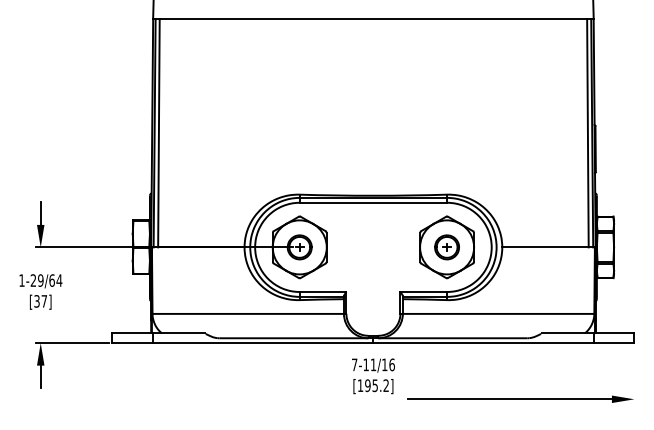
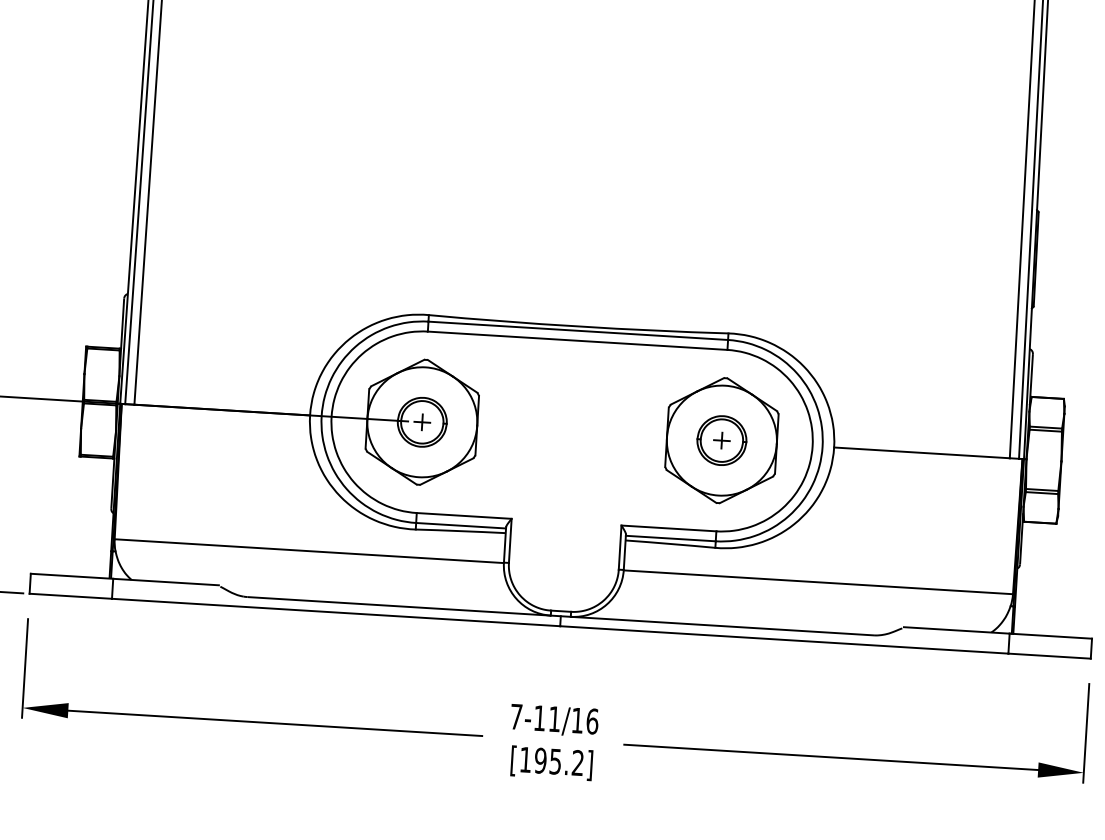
text: (373, 376) -> (553, 742), moved
line: (634, 379) -> (1086, 732), added
part: (224, 398) -> (250, 720), added

